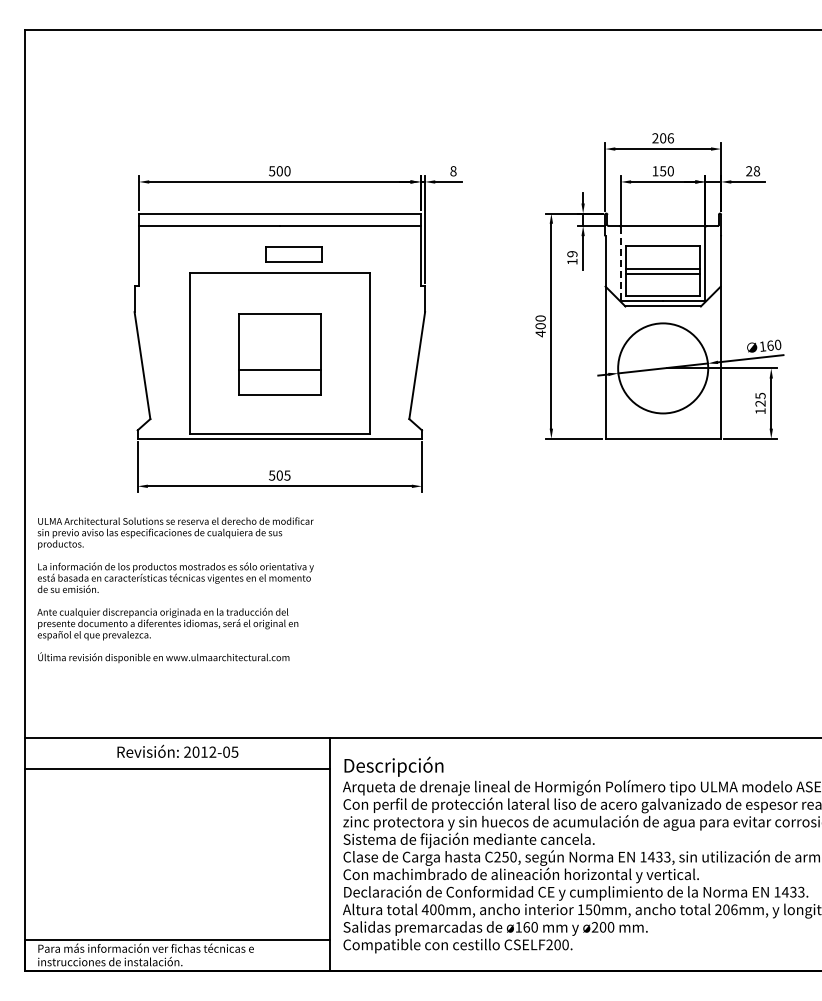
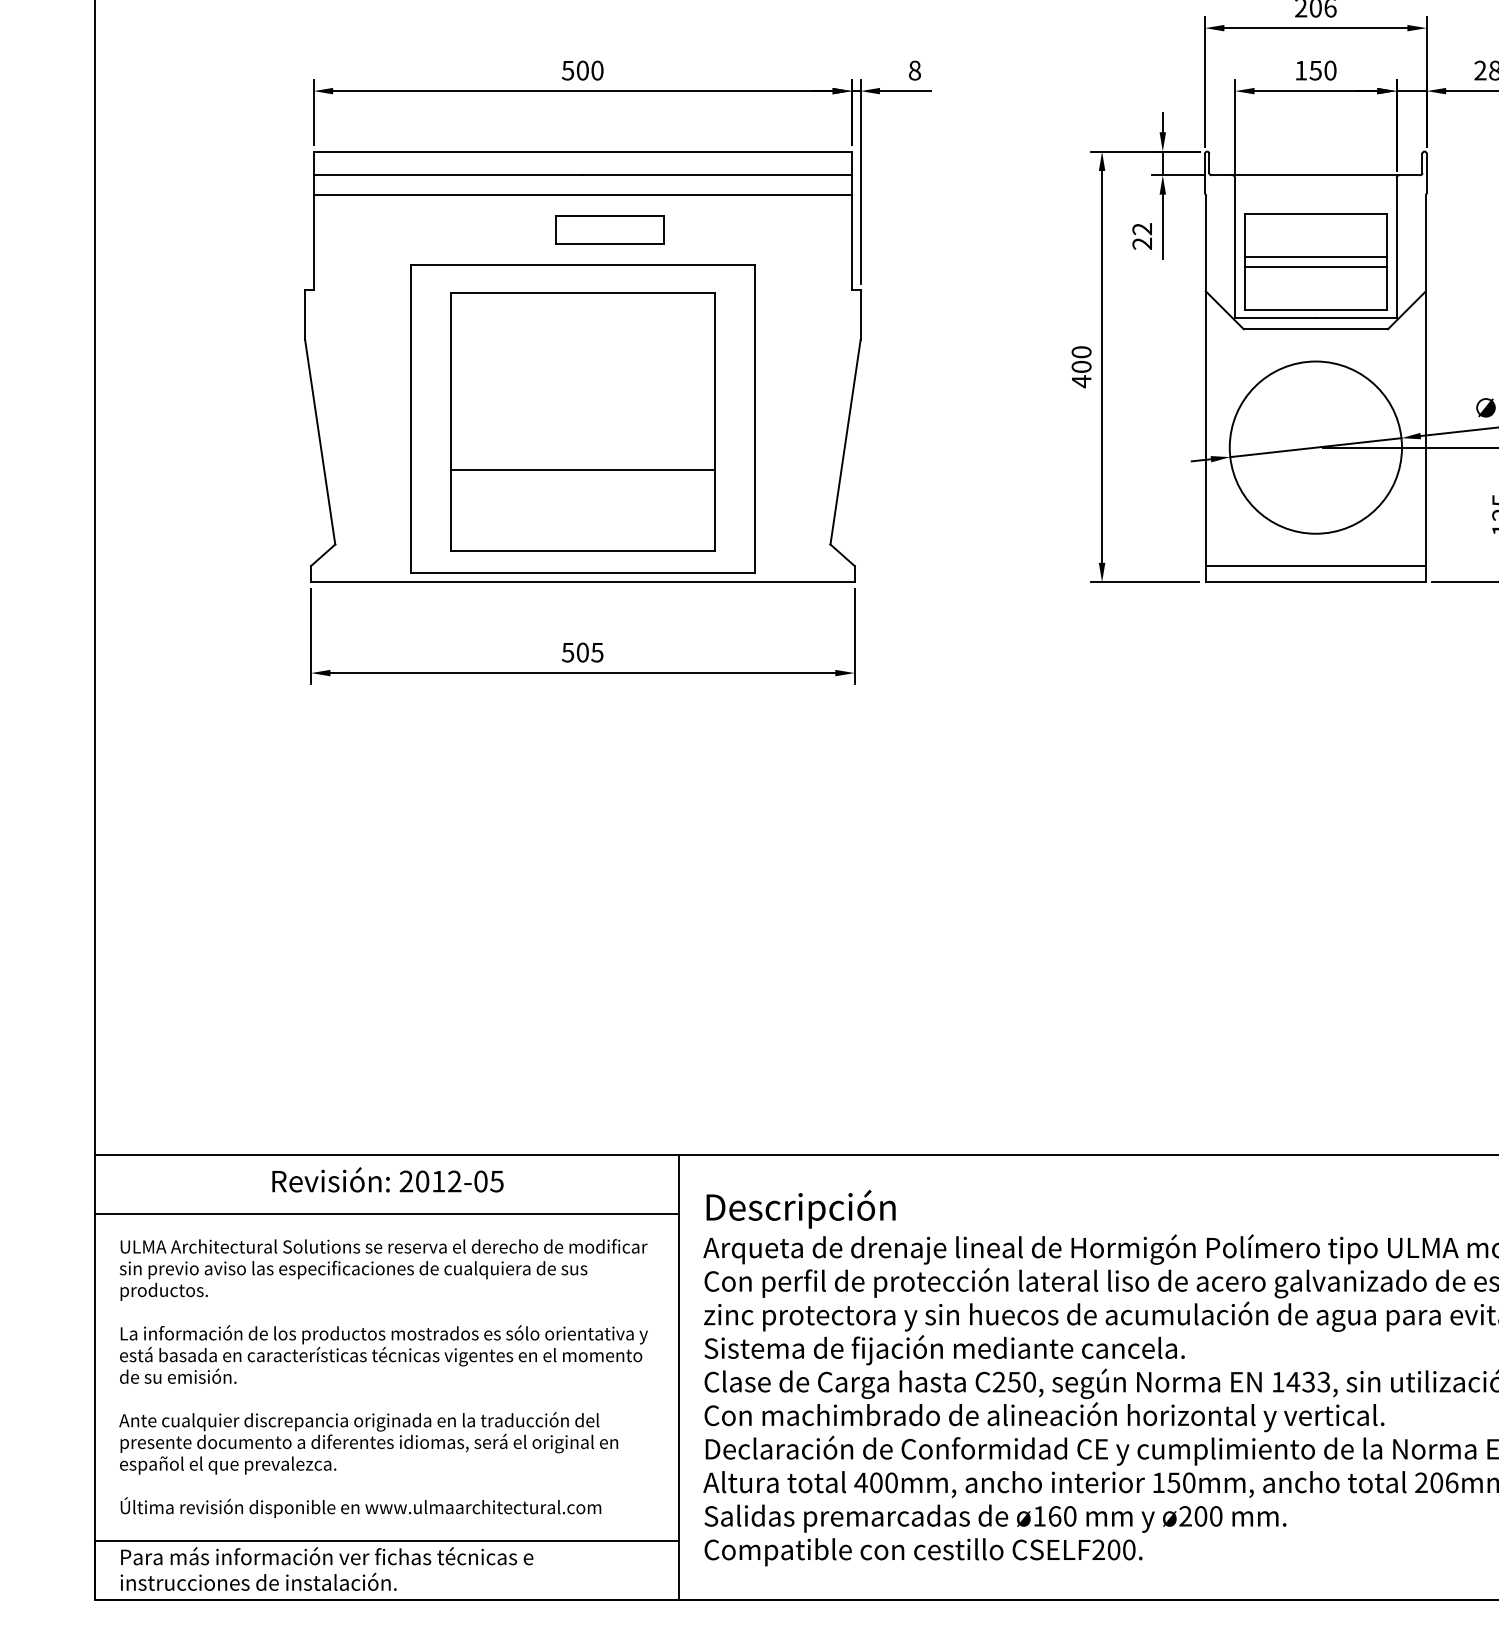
line: (279, 236) -> (582, 195), added
text: (572, 257) -> (1142, 235), 19 -> 22
line: (620, 264) -> (1234, 248), dashed -> solid
part: (279, 354) -> (582, 421), size x1.67
line: (662, 430) -> (1314, 566), added
text: (175, 589) -> (383, 1377), moved

